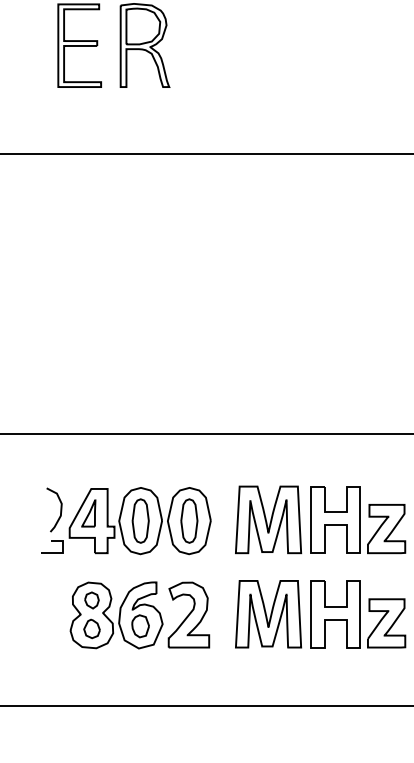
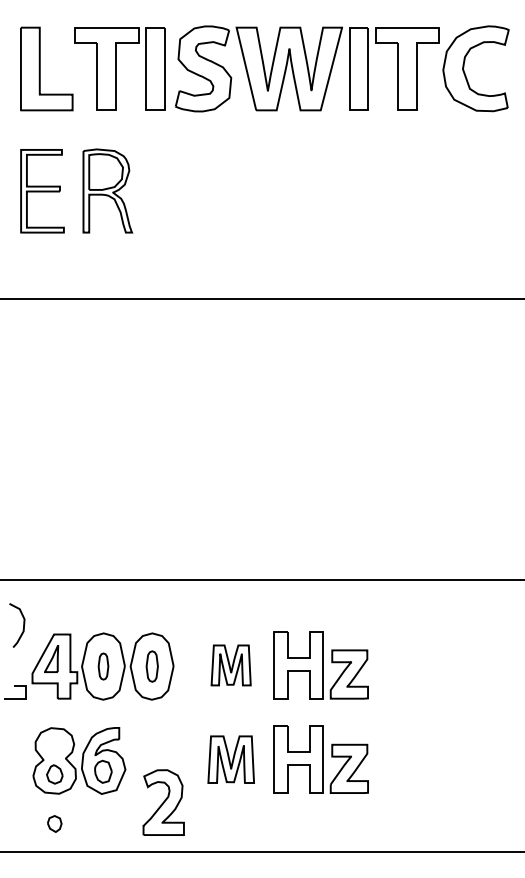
curve: (60, 509) -> (23, 625), moved
part: (267, 519) -> (230, 665), size x0.6
part: (140, 520) -> (103, 666), size x0.6
part: (189, 520) -> (152, 666), size x0.7
part: (91, 599) -> (54, 823), moved
part: (267, 613) -> (230, 759), size x0.7
part: (188, 614) -> (163, 802), moved

